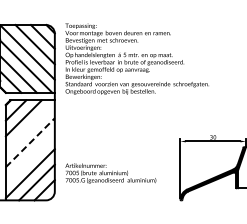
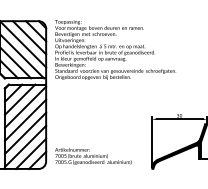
line: (29, 126) -> (24, 106), added
line: (30, 142) -> (25, 120), dashed -> solid
line: (29, 157) -> (24, 132), added
text: (110, 173) -> (93, 156), moved

